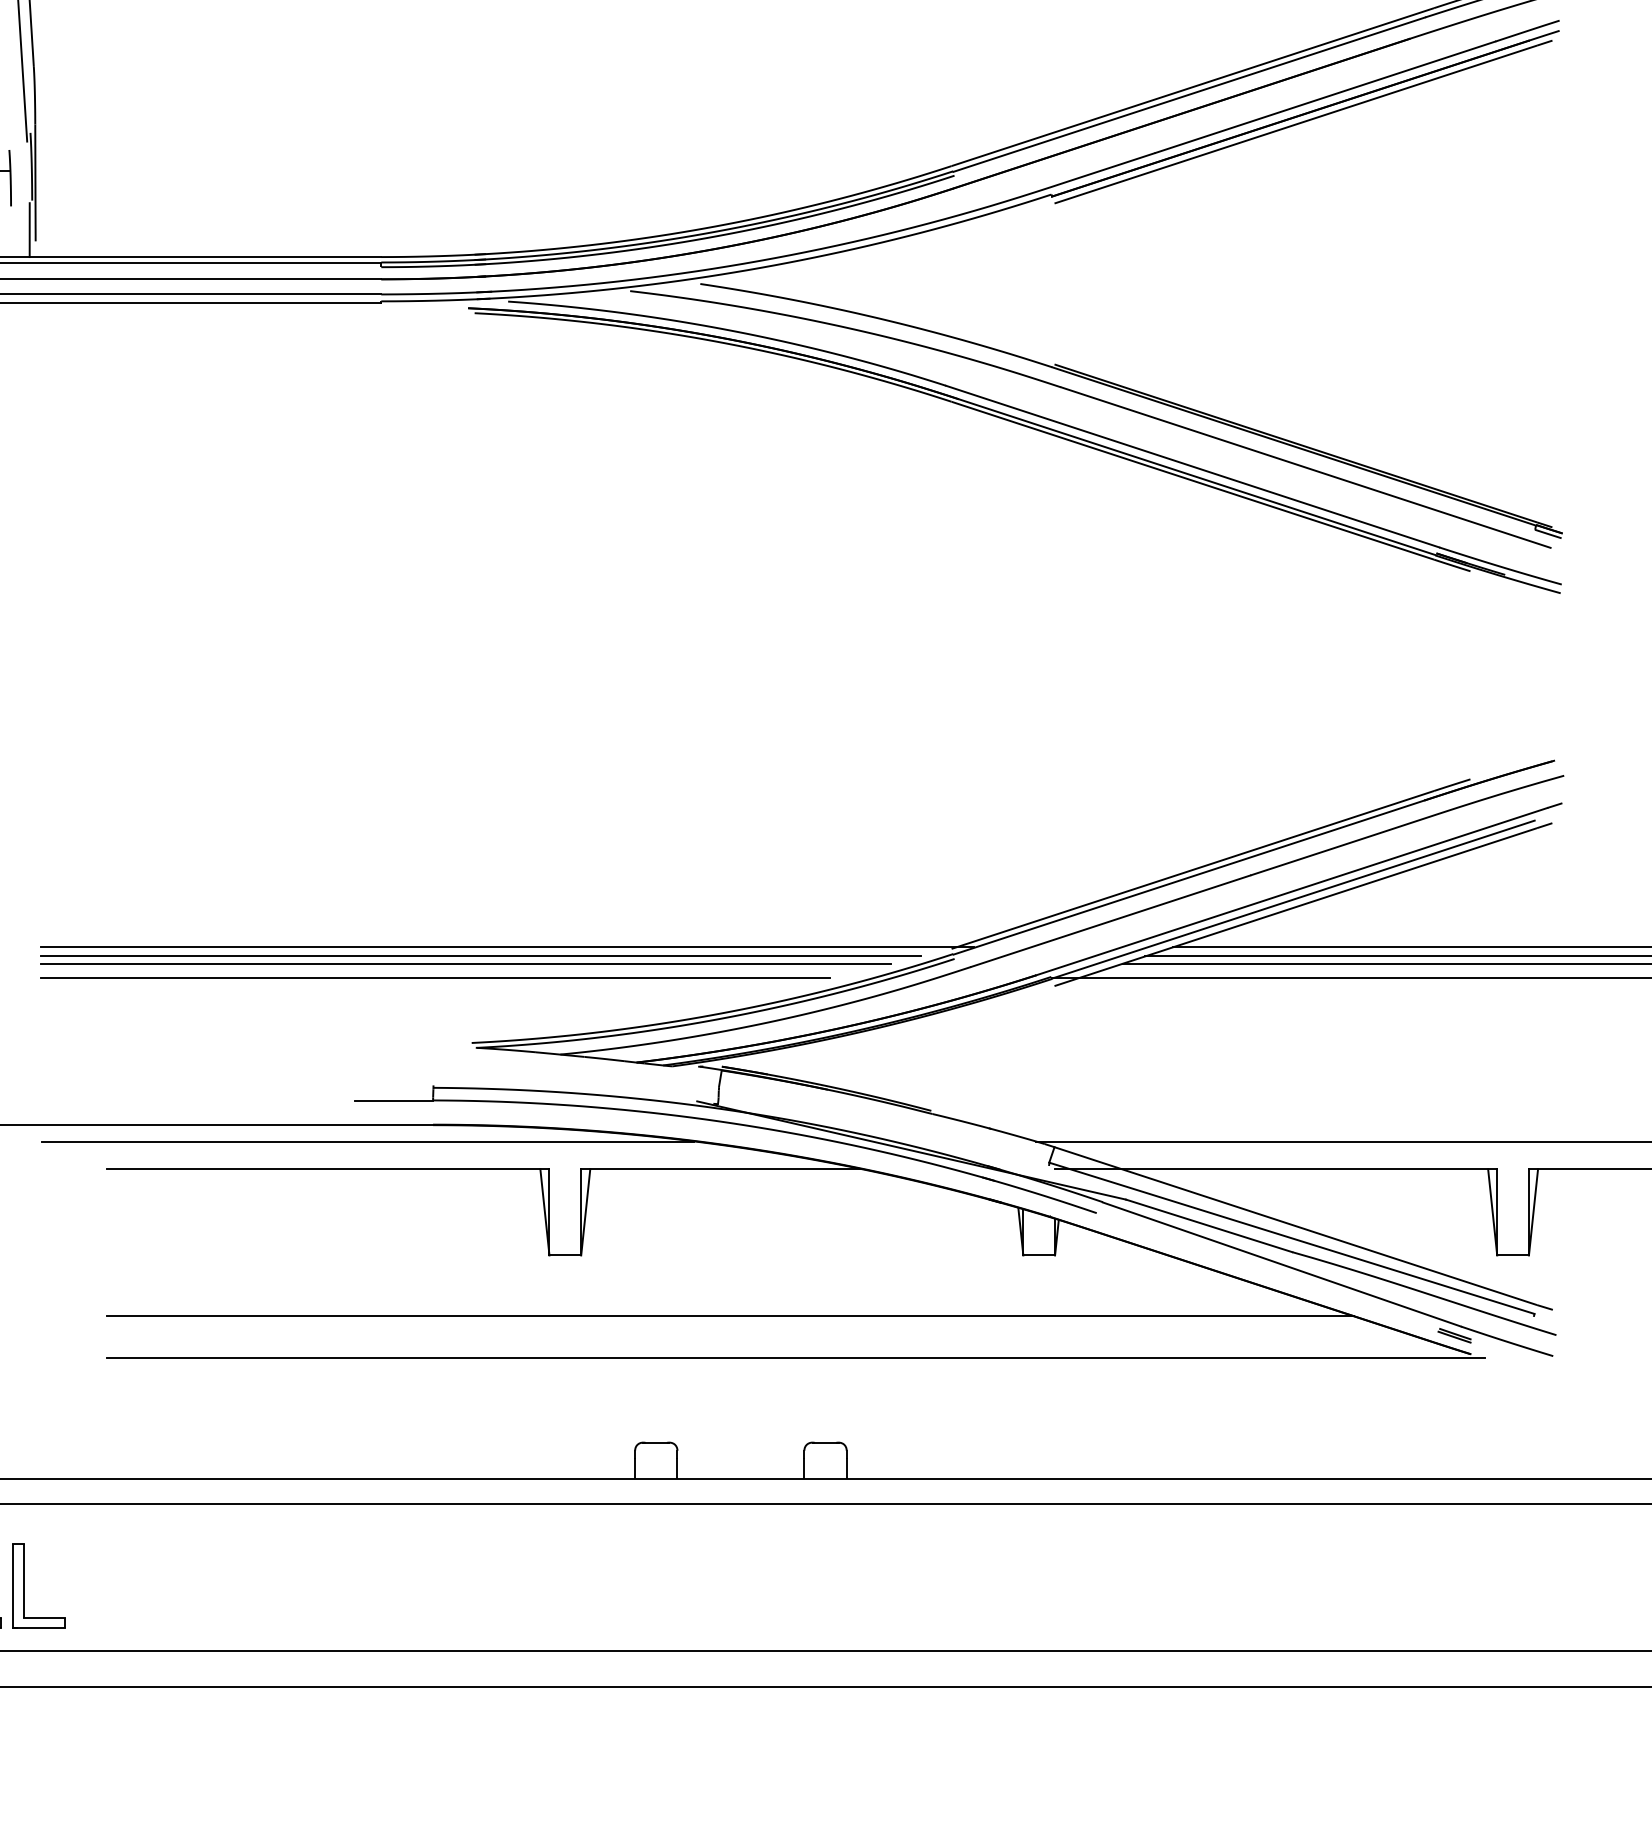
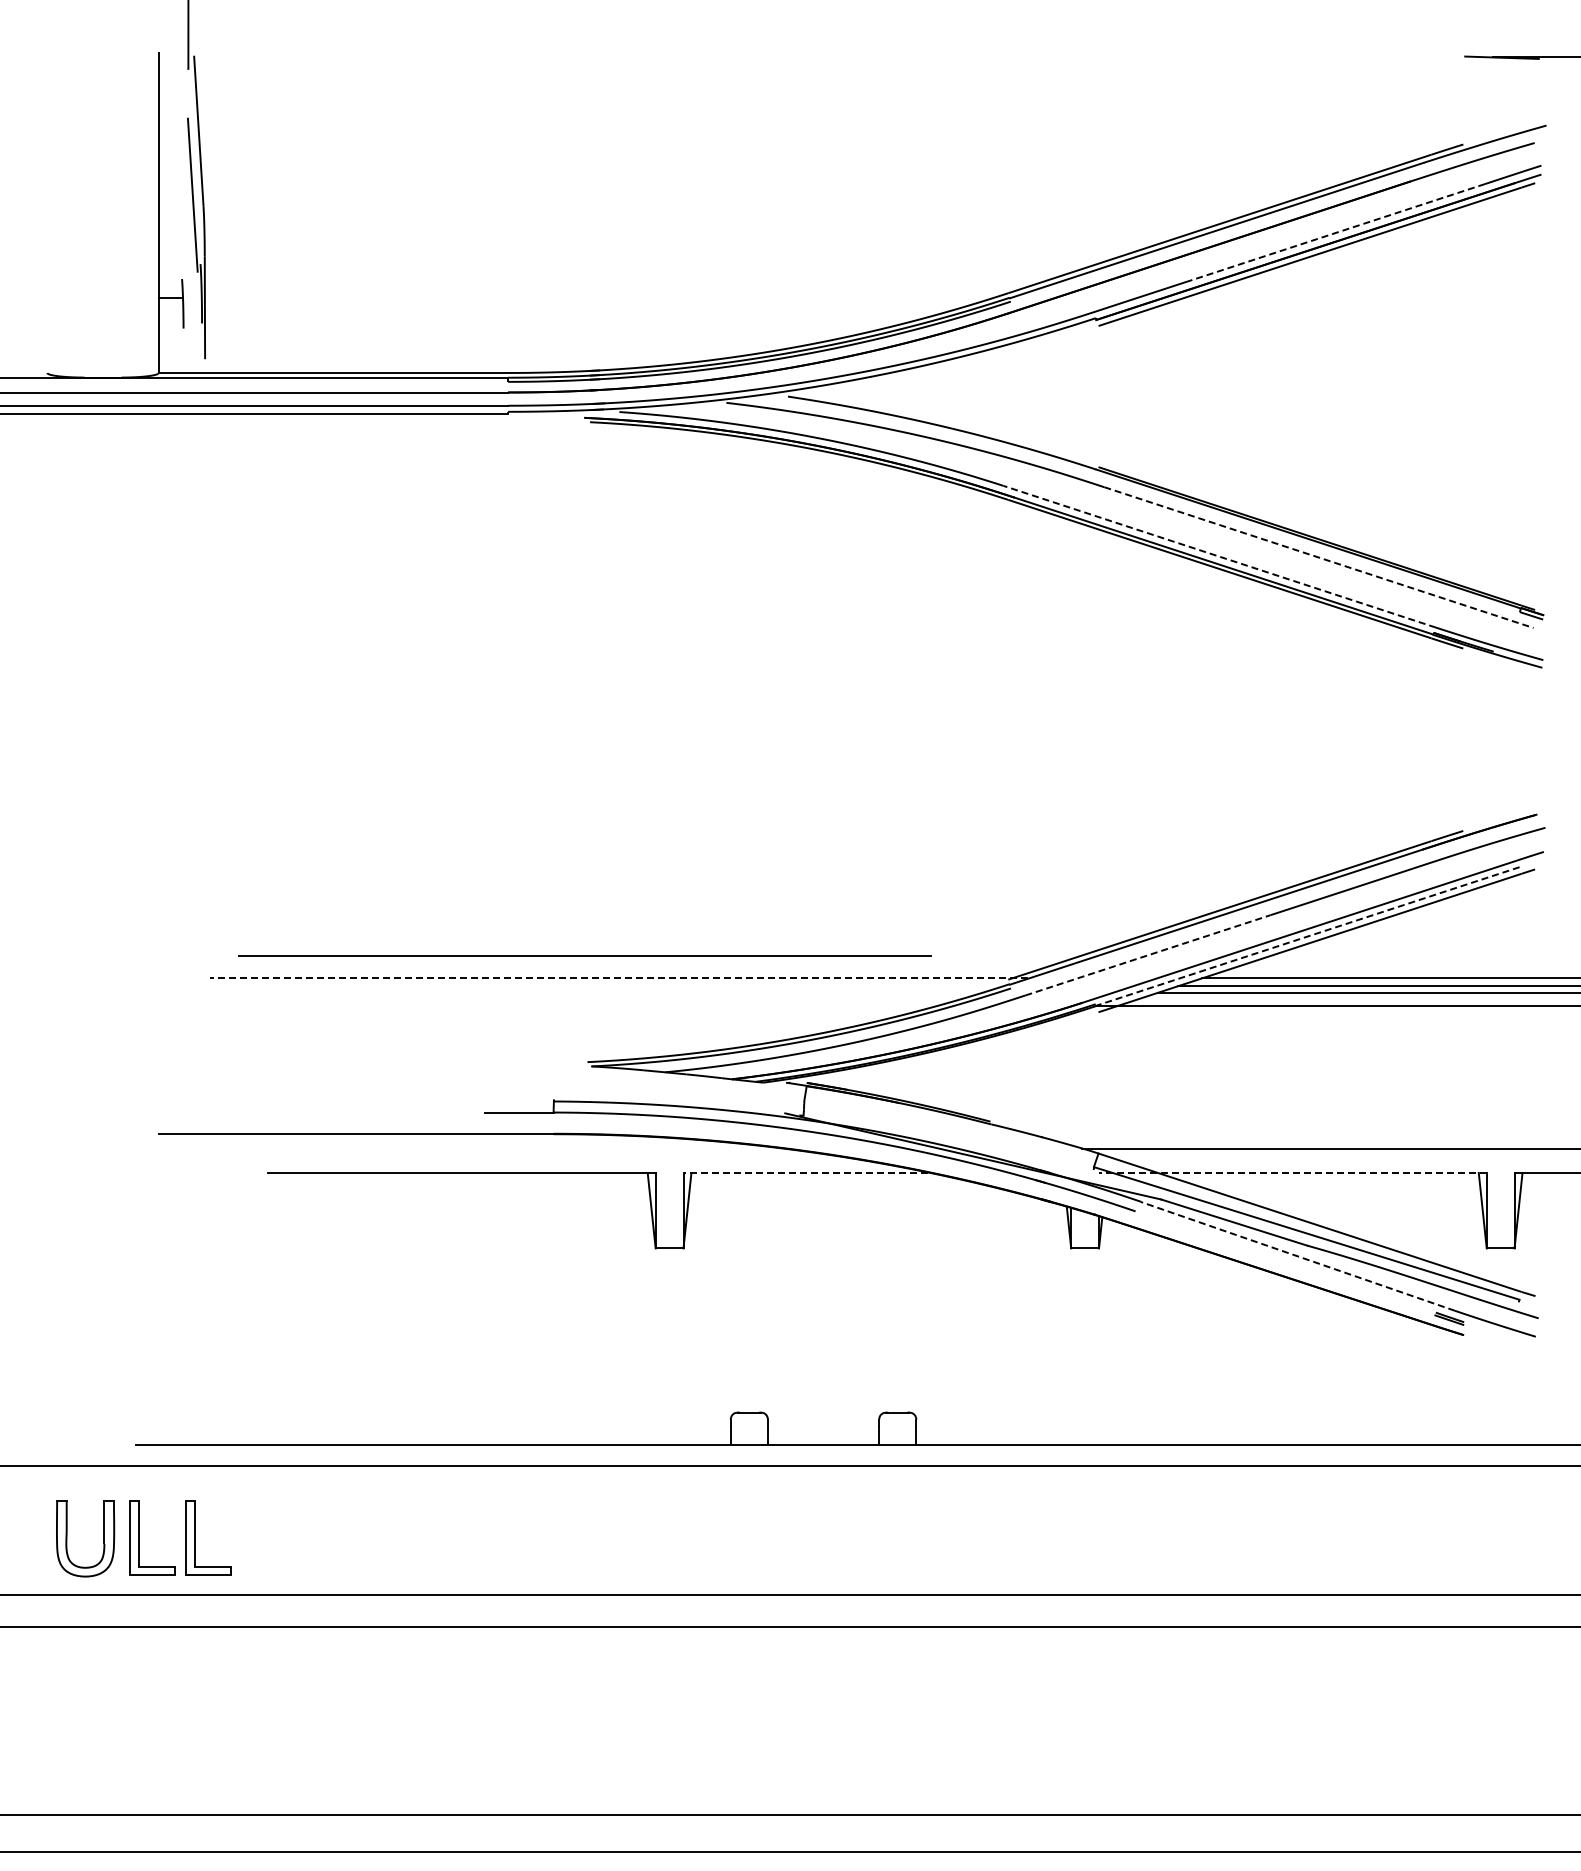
line: (1325, 96) -> (1336, 232), solid -> dashed
line: (29, 230) -> (199, 349), removed
line: (1192, 466) -> (1219, 556), solid -> dashed
line: (1305, 467) -> (1318, 557), solid -> dashed
line: (1293, 899) -> (1308, 936), solid -> dashed
line: (1110, 921) -> (1147, 955), solid -> dashed
line: (507, 947) -> (618, 978), solid -> dashed
line: (480, 956) -> (595, 986), removed
line: (466, 963) -> (582, 992), removed
line: (435, 978) -> (584, 955), moved
line: (367, 1141) -> (496, 1148), removed
line: (720, 1168) -> (805, 1172), solid -> dashed
line: (1275, 1168) -> (1292, 1172), solid -> dashed
line: (1281, 1264) -> (1297, 1256), solid -> dashed
line: (729, 1315) -> (813, 1301), removed
line: (795, 1358) -> (871, 1338), removed

